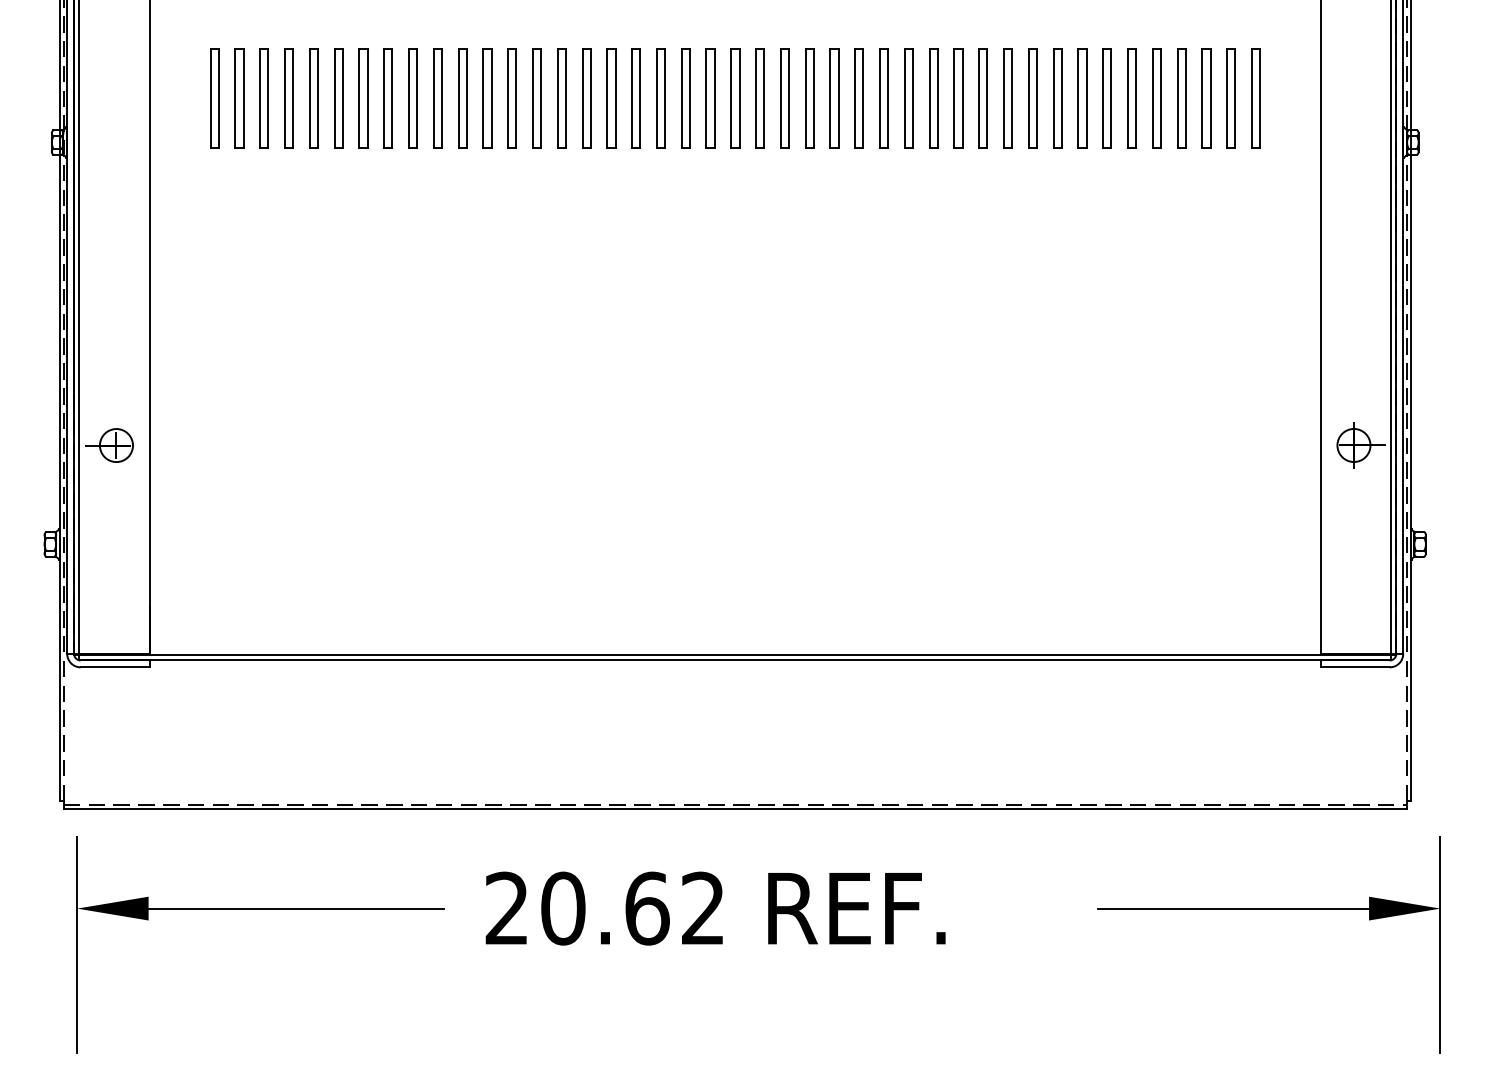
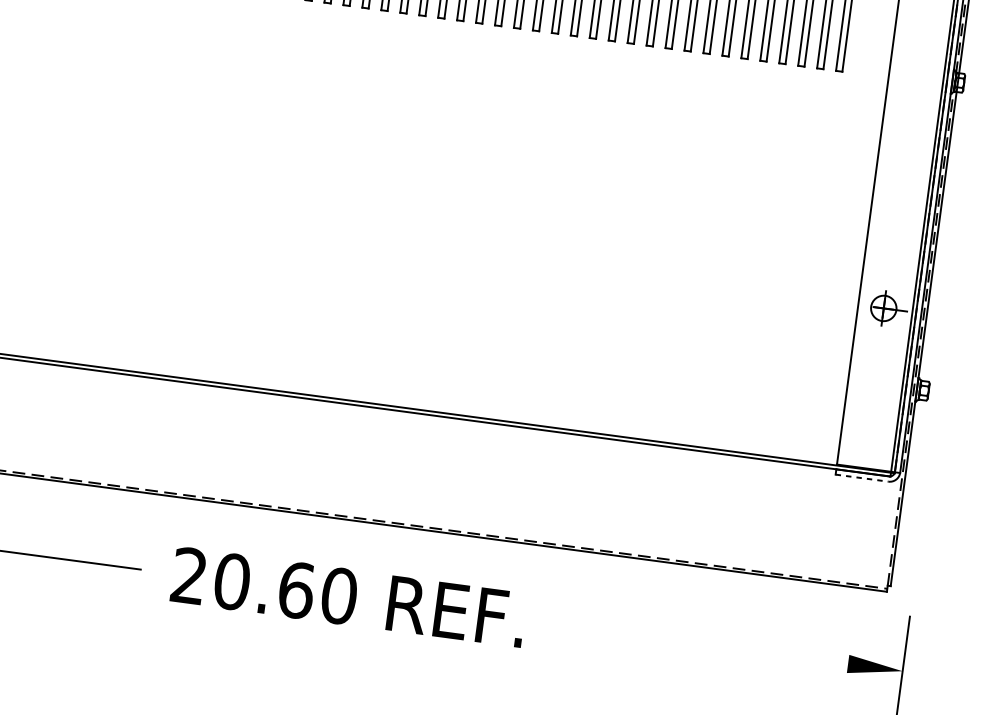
line: (1355, 667) -> (862, 478), solid -> dashed
text: (703, 908) -> (339, 596), 20.62 -> 20.60
line: (1233, 908) -> (744, 650), removed

